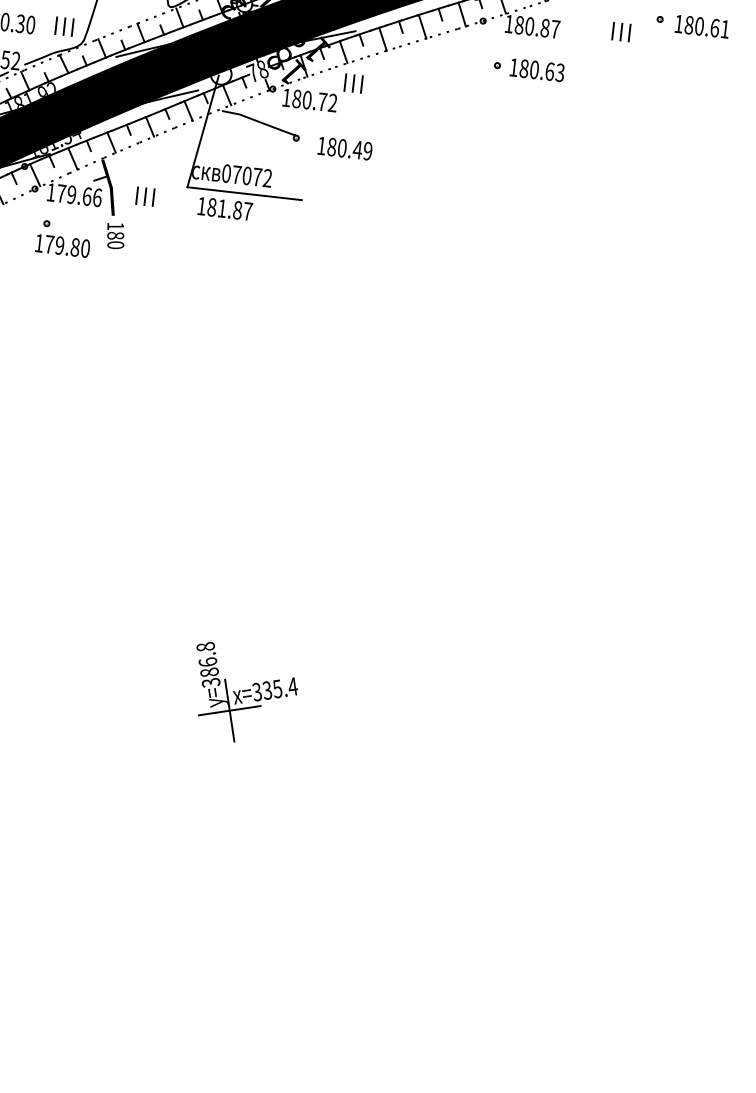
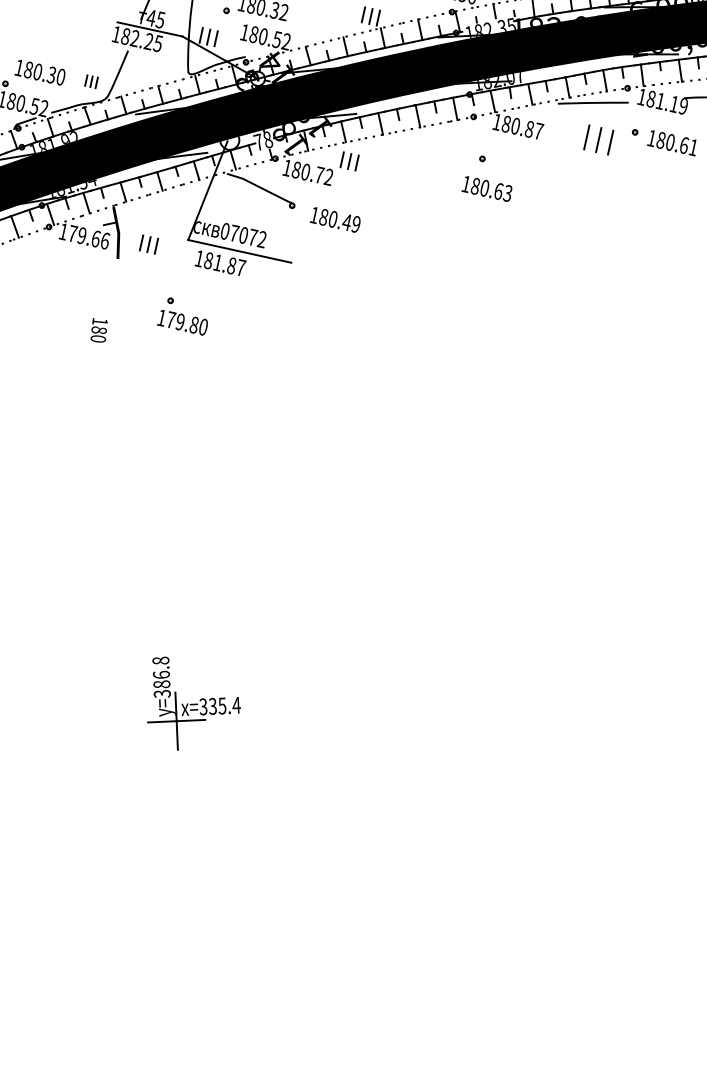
part: (64, 26) -> (91, 81), size x0.7
part: (621, 32) -> (598, 140), size x1.6
text: (536, 69) -> (486, 188), moved
text: (114, 235) -> (98, 330), moved
part: (61, 239) -> (182, 316), moved

